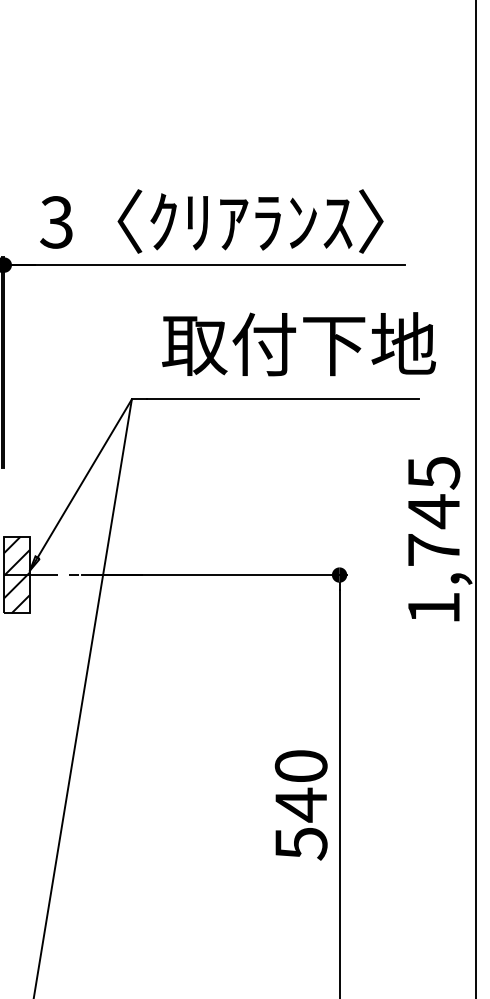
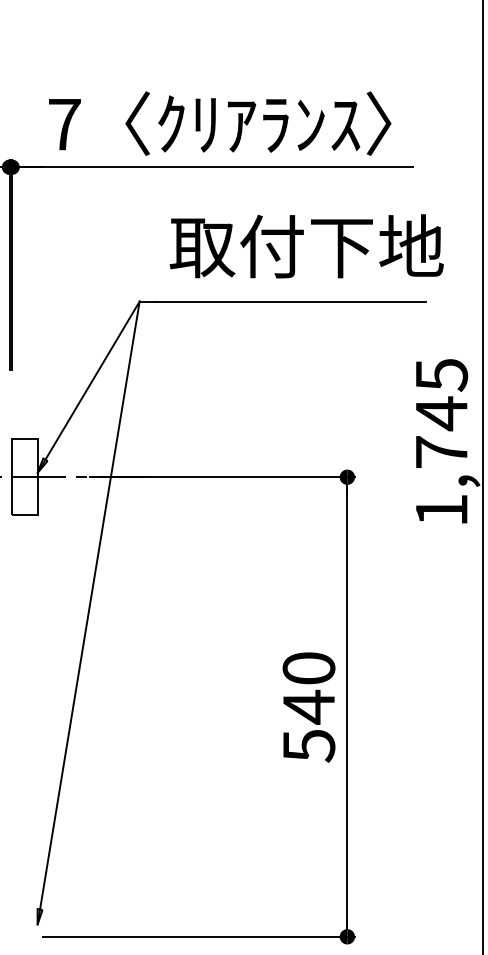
text: (56, 222) -> (64, 124), 3 -> 7
hatch: (16, 574) -> (24, 476), removed

